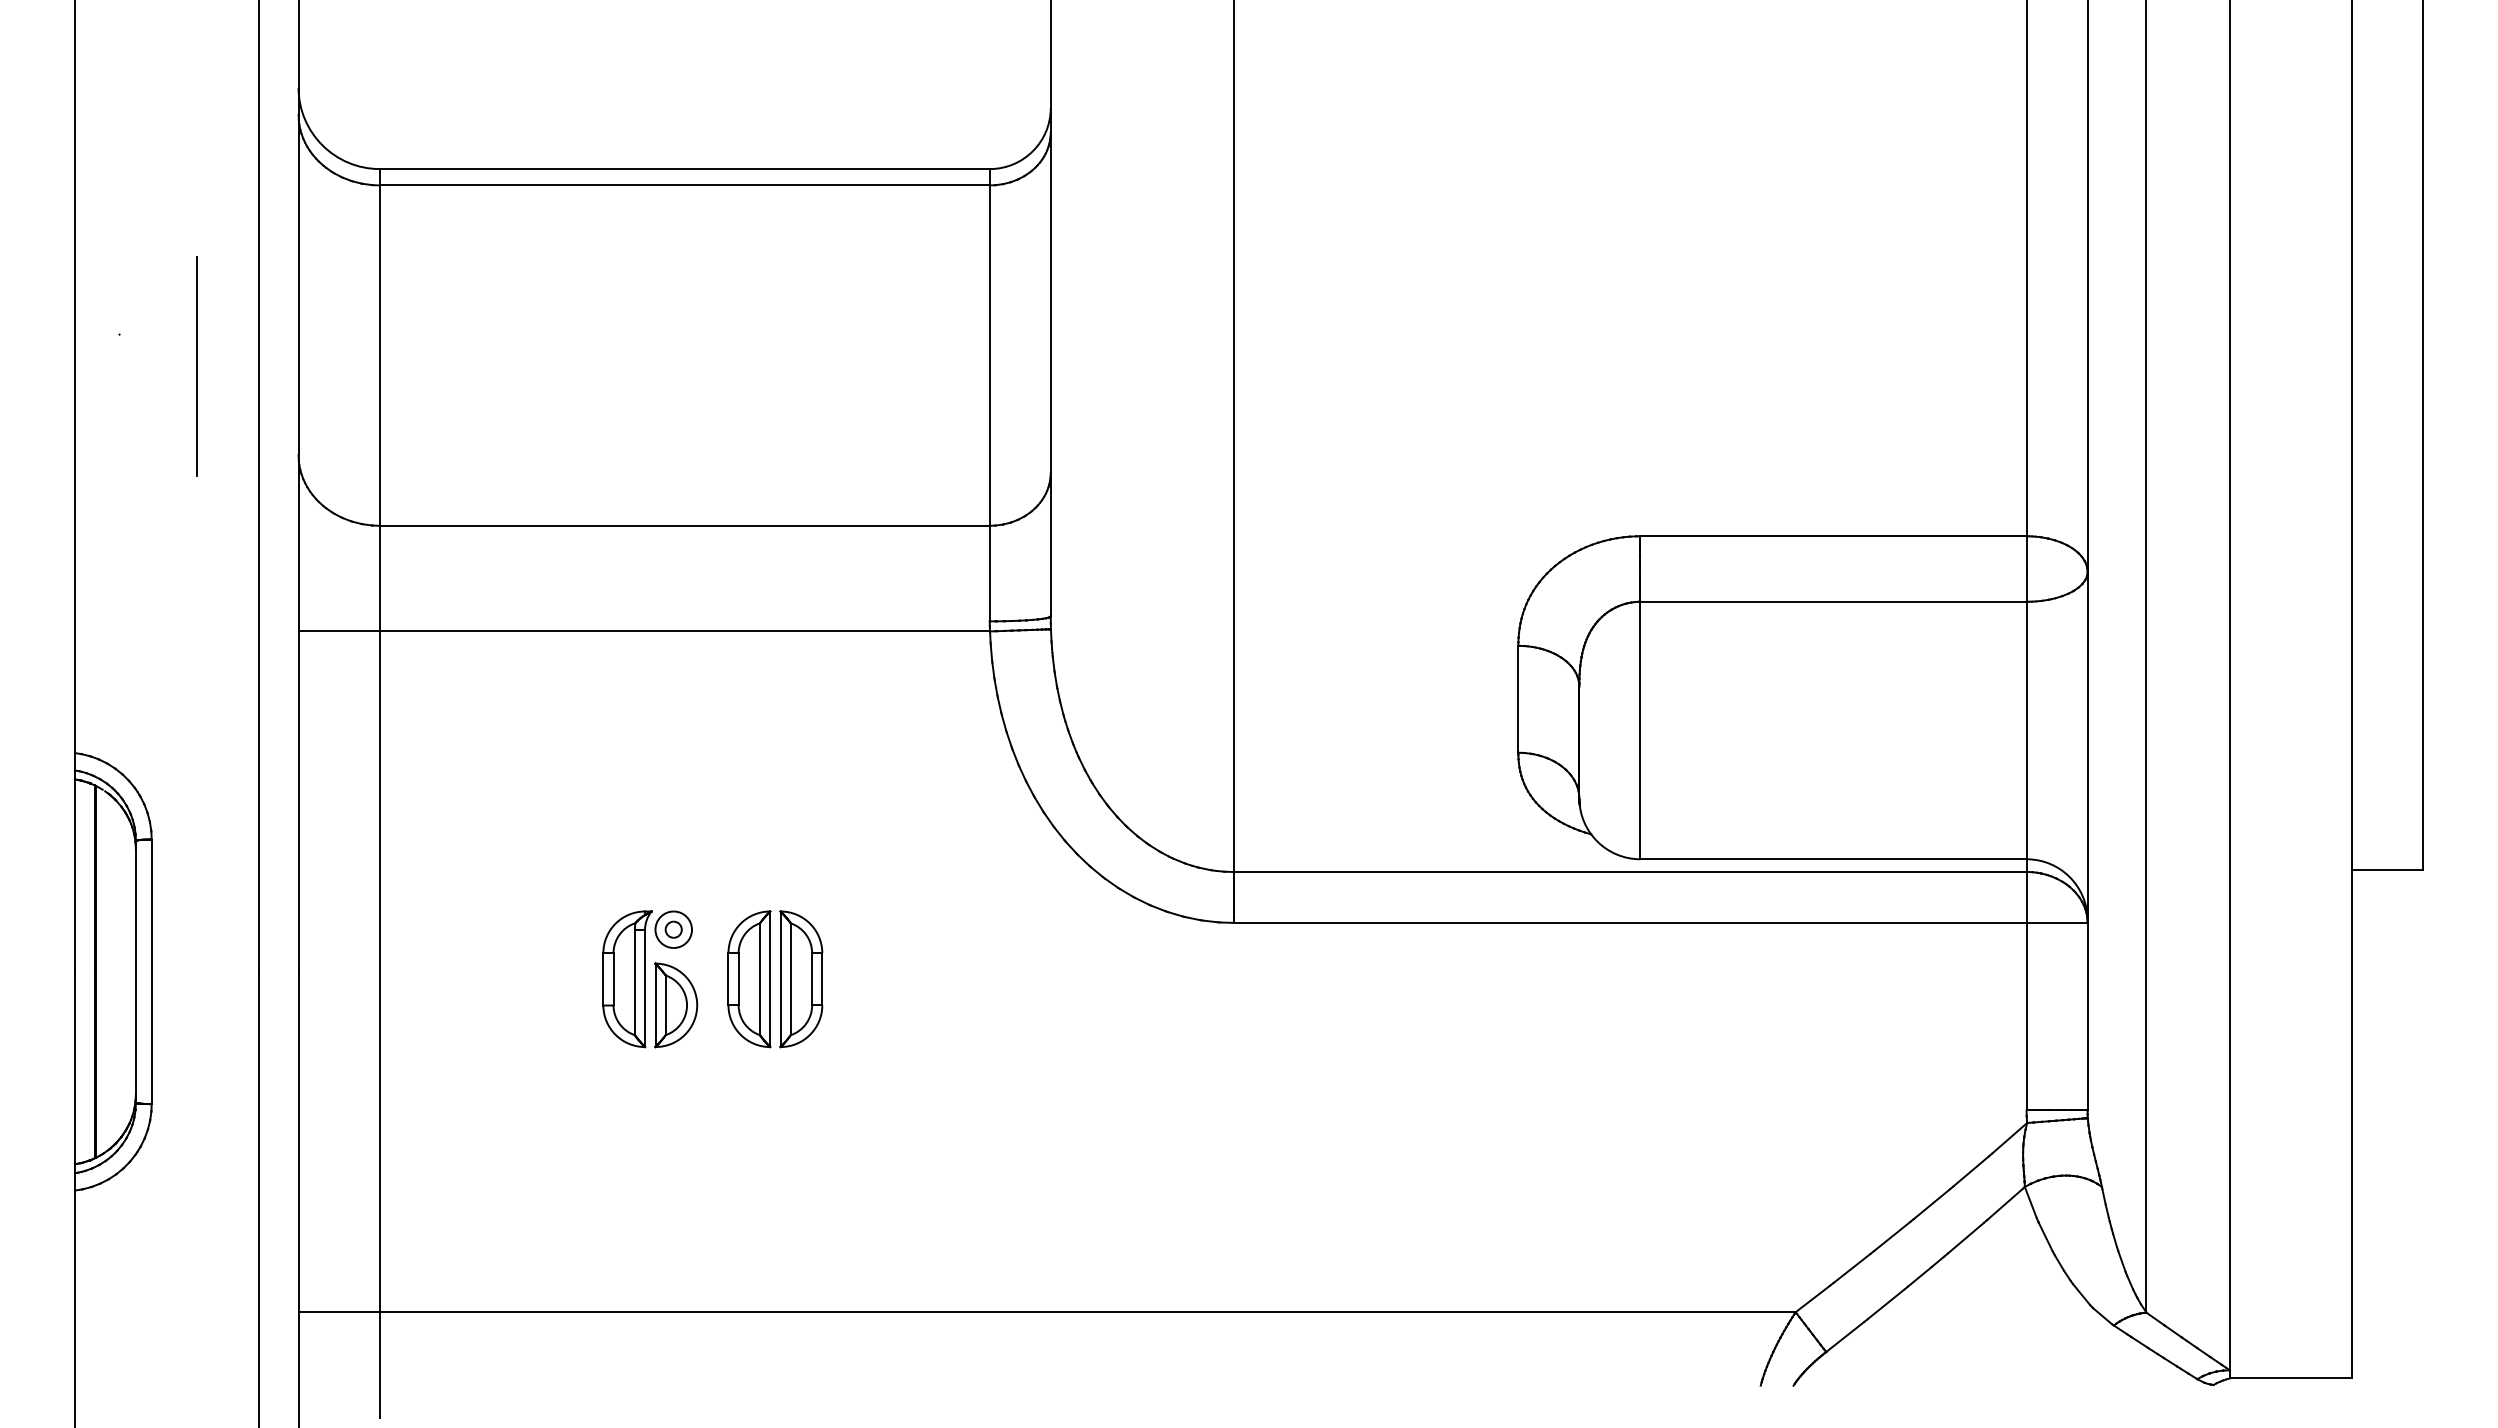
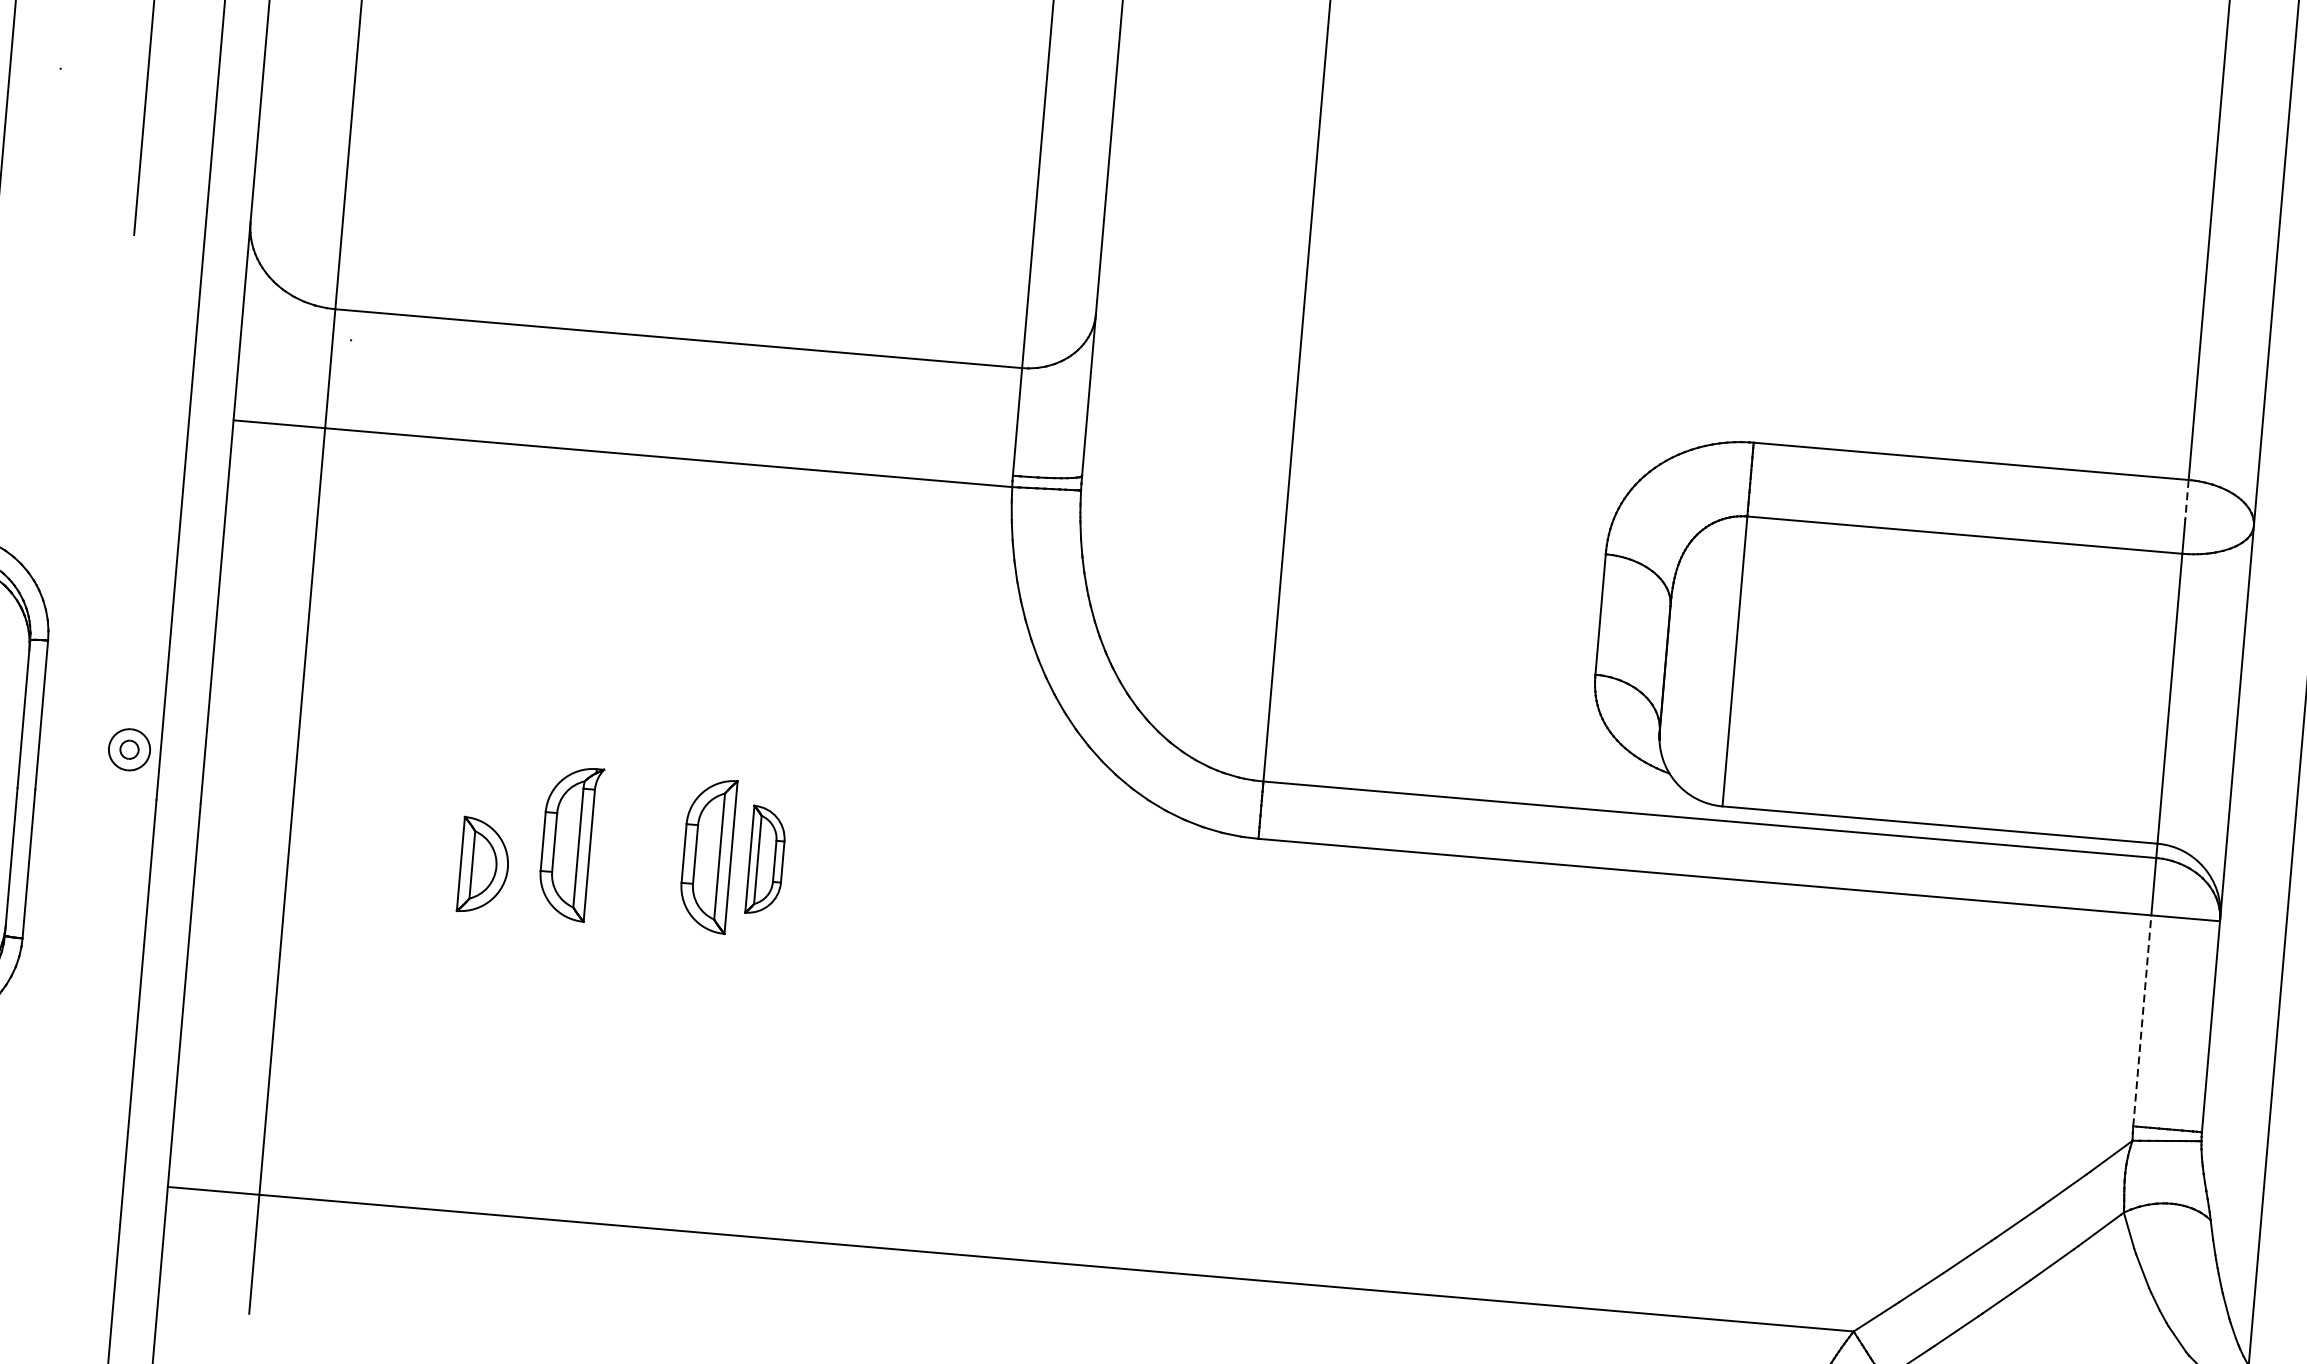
line: (2026, 554) -> (2186, 500), solid -> dashed
part: (673, 929) -> (129, 749), moved
part: (801, 979) -> (766, 860), size x0.7
part: (676, 1005) -> (484, 866), moved
line: (2026, 1016) -> (2142, 1020), solid -> dashed

